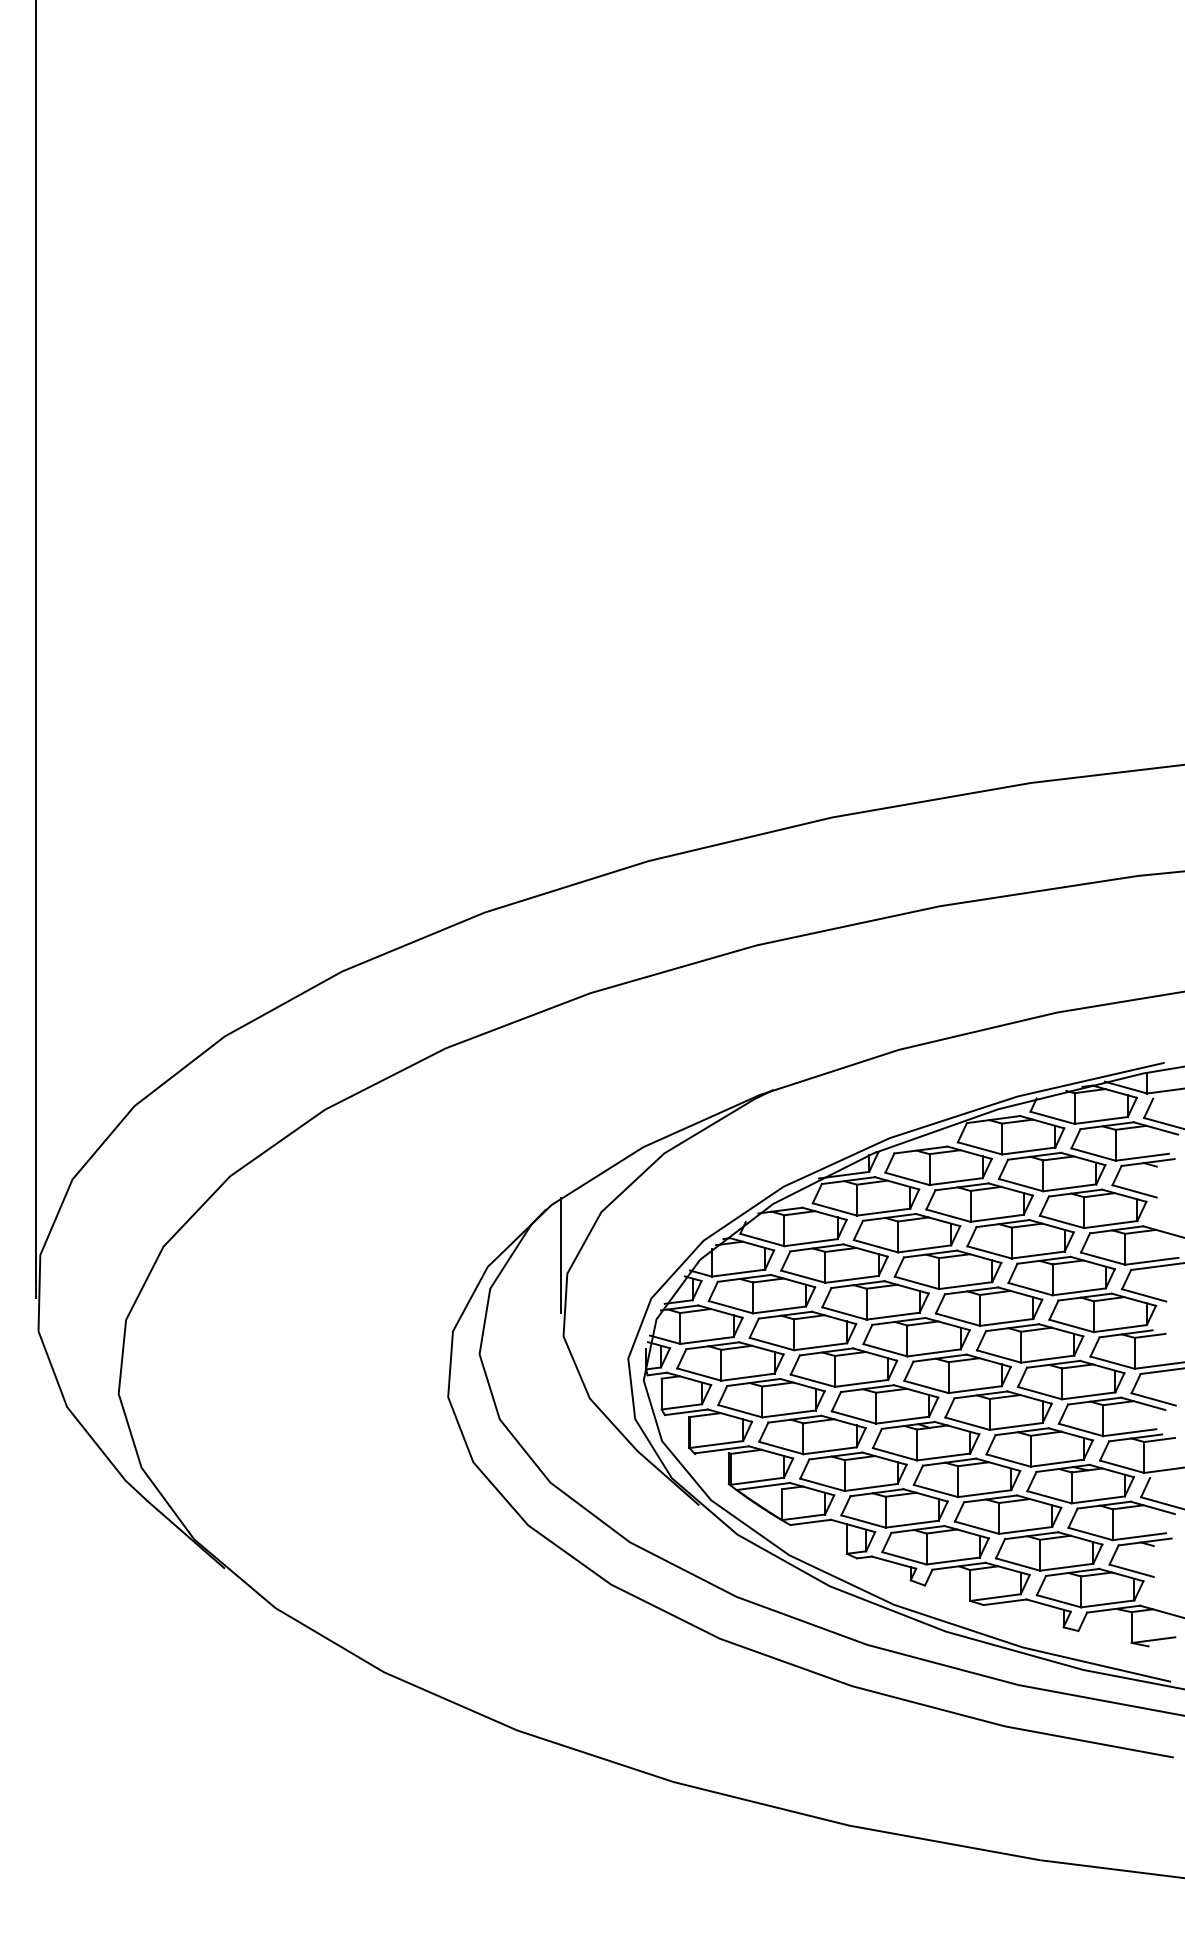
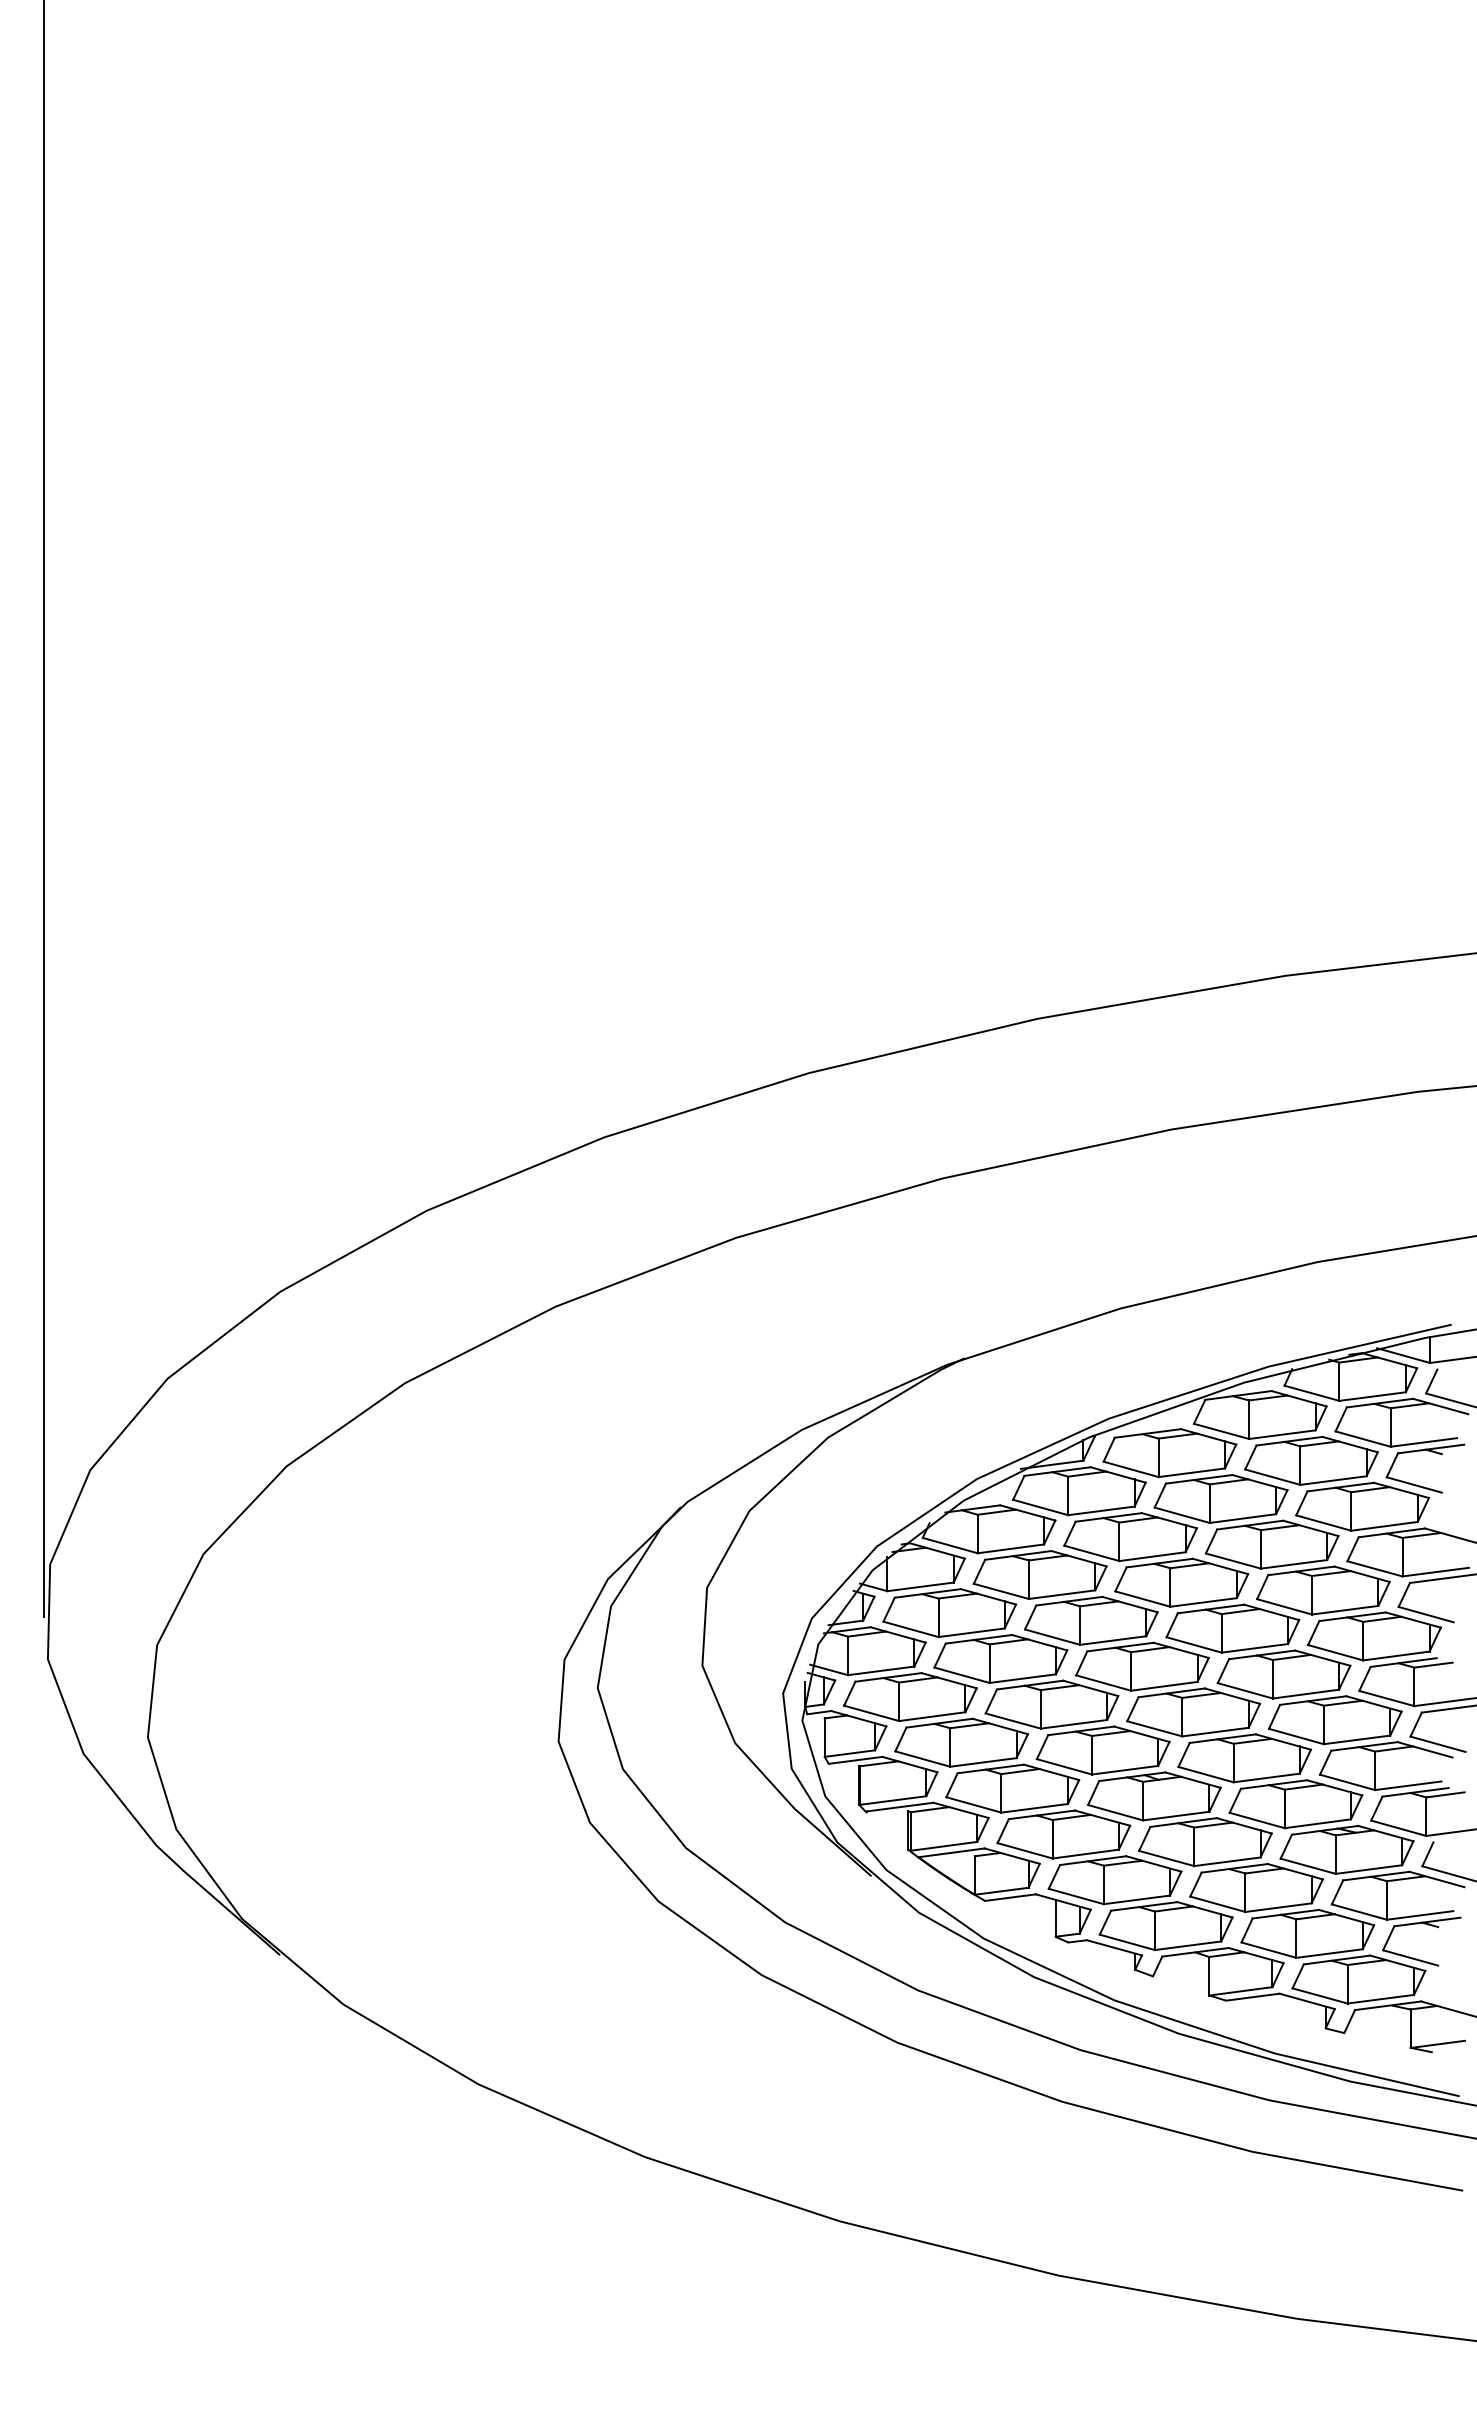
line: (561, 1255) -> (699, 1564), removed

